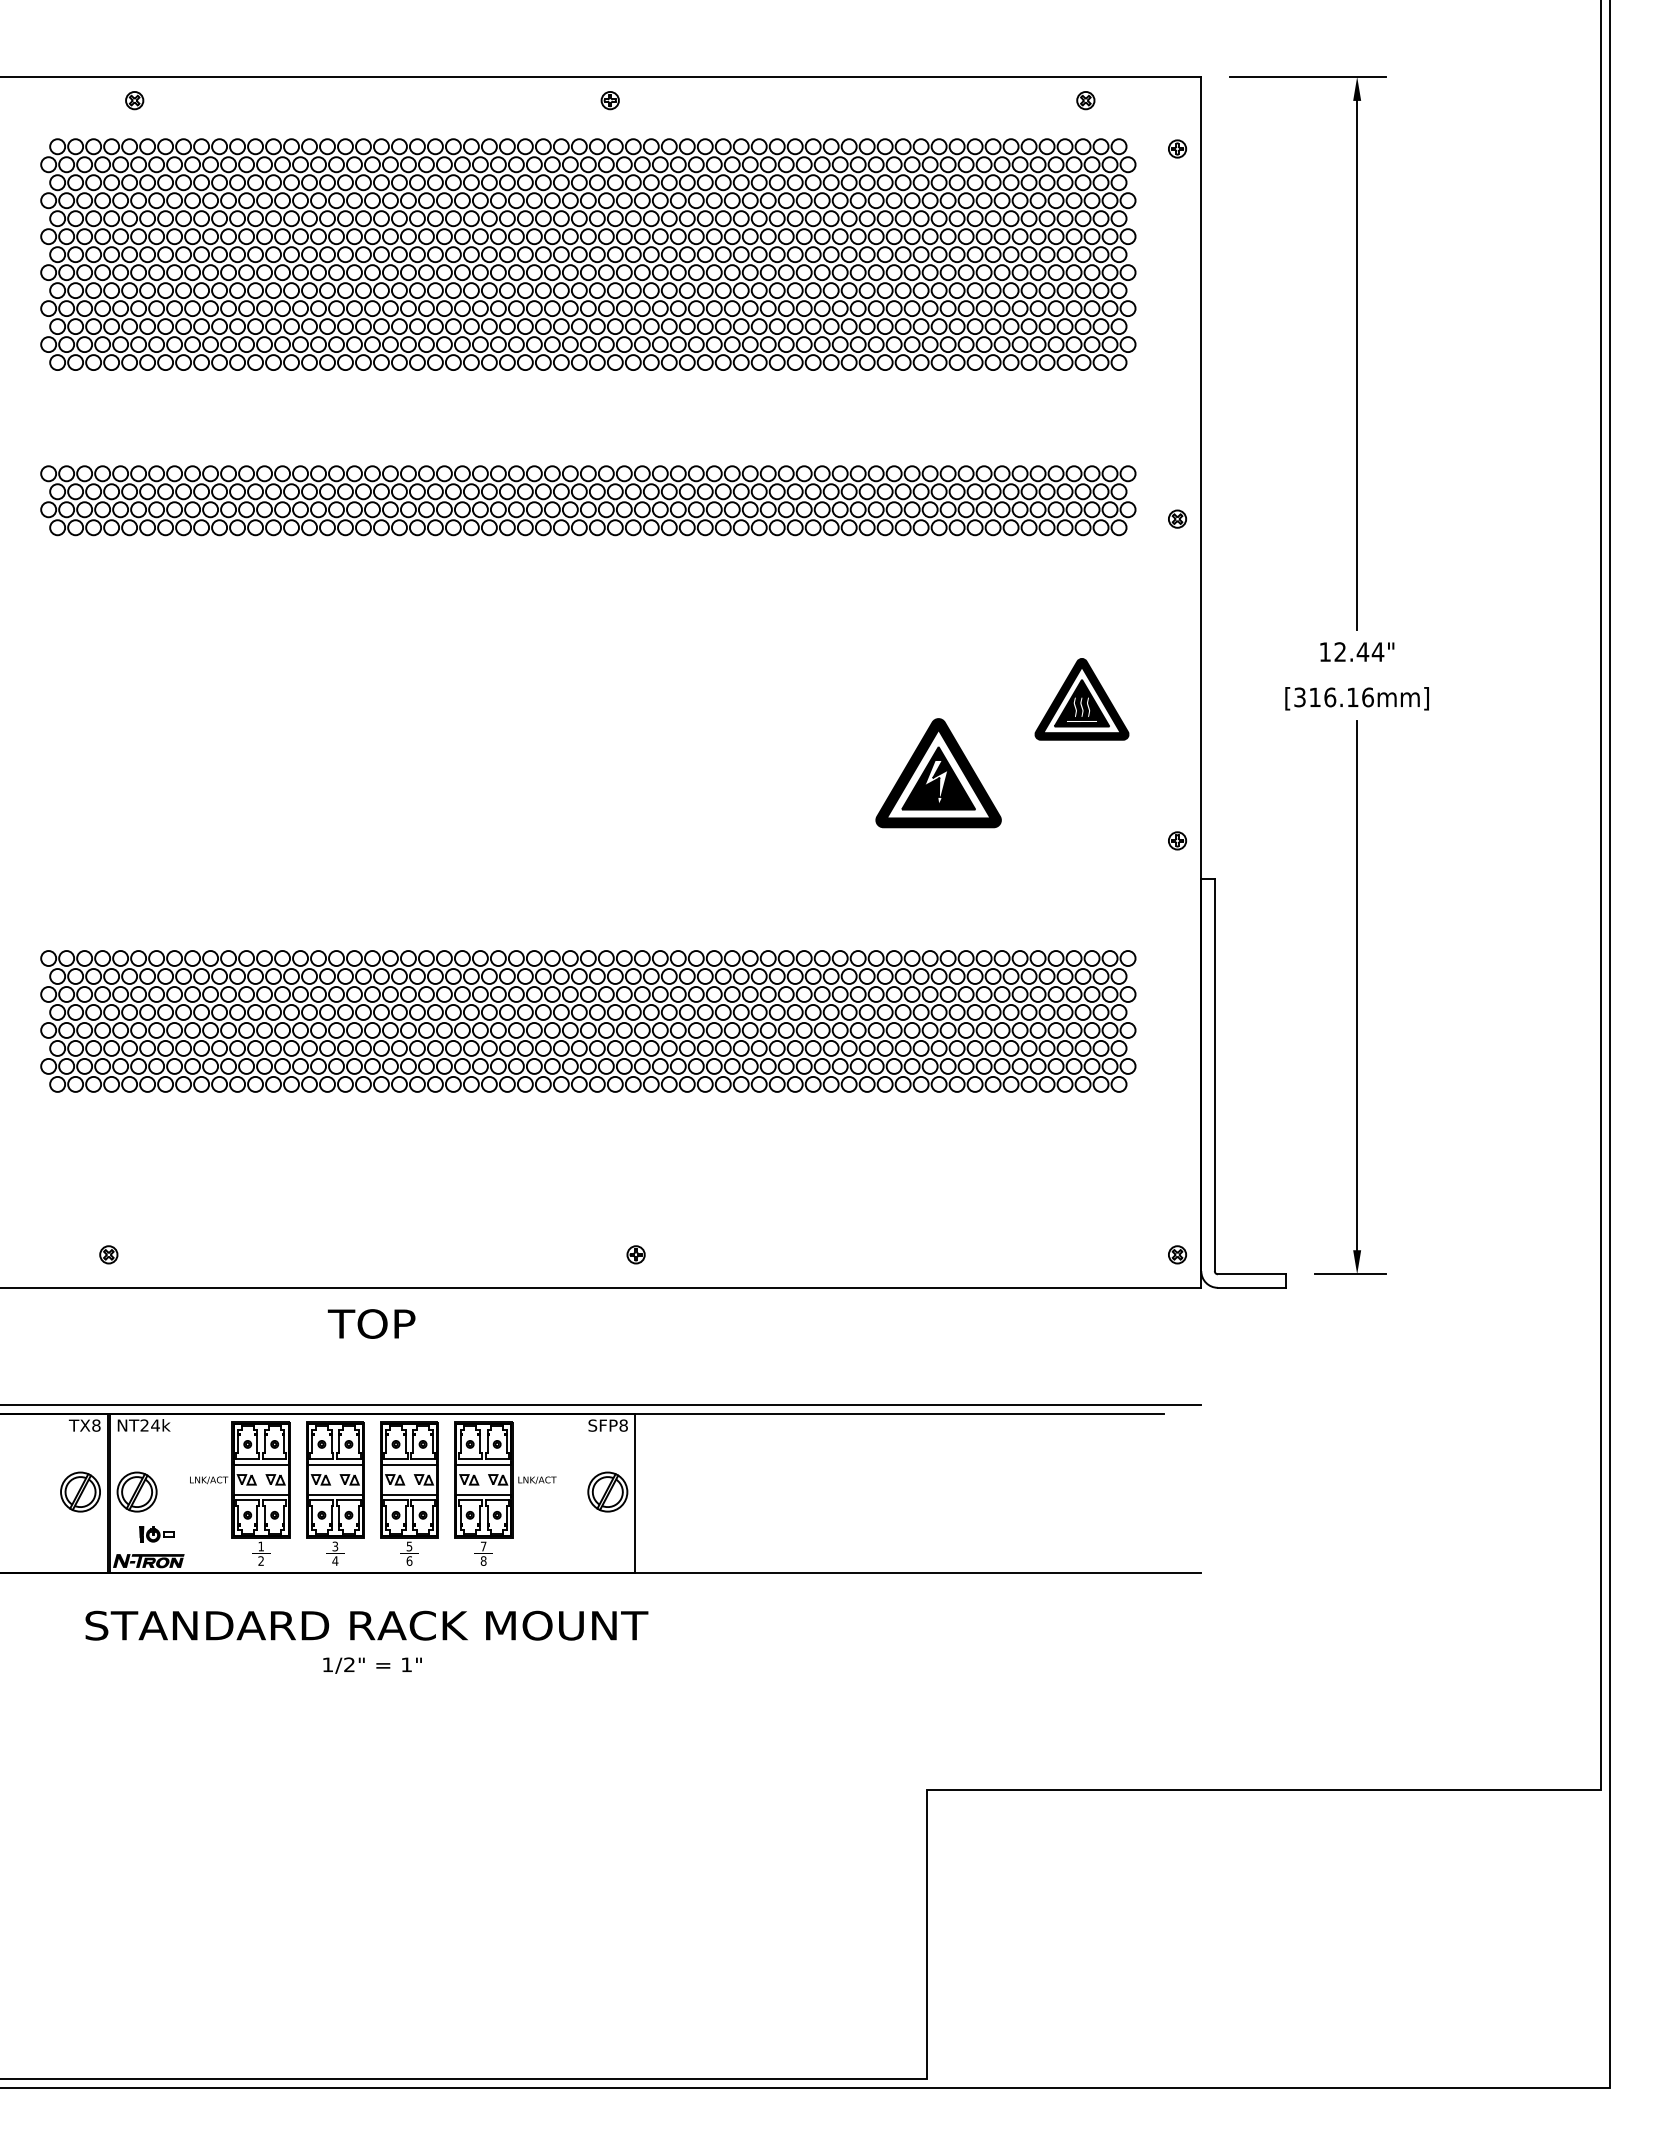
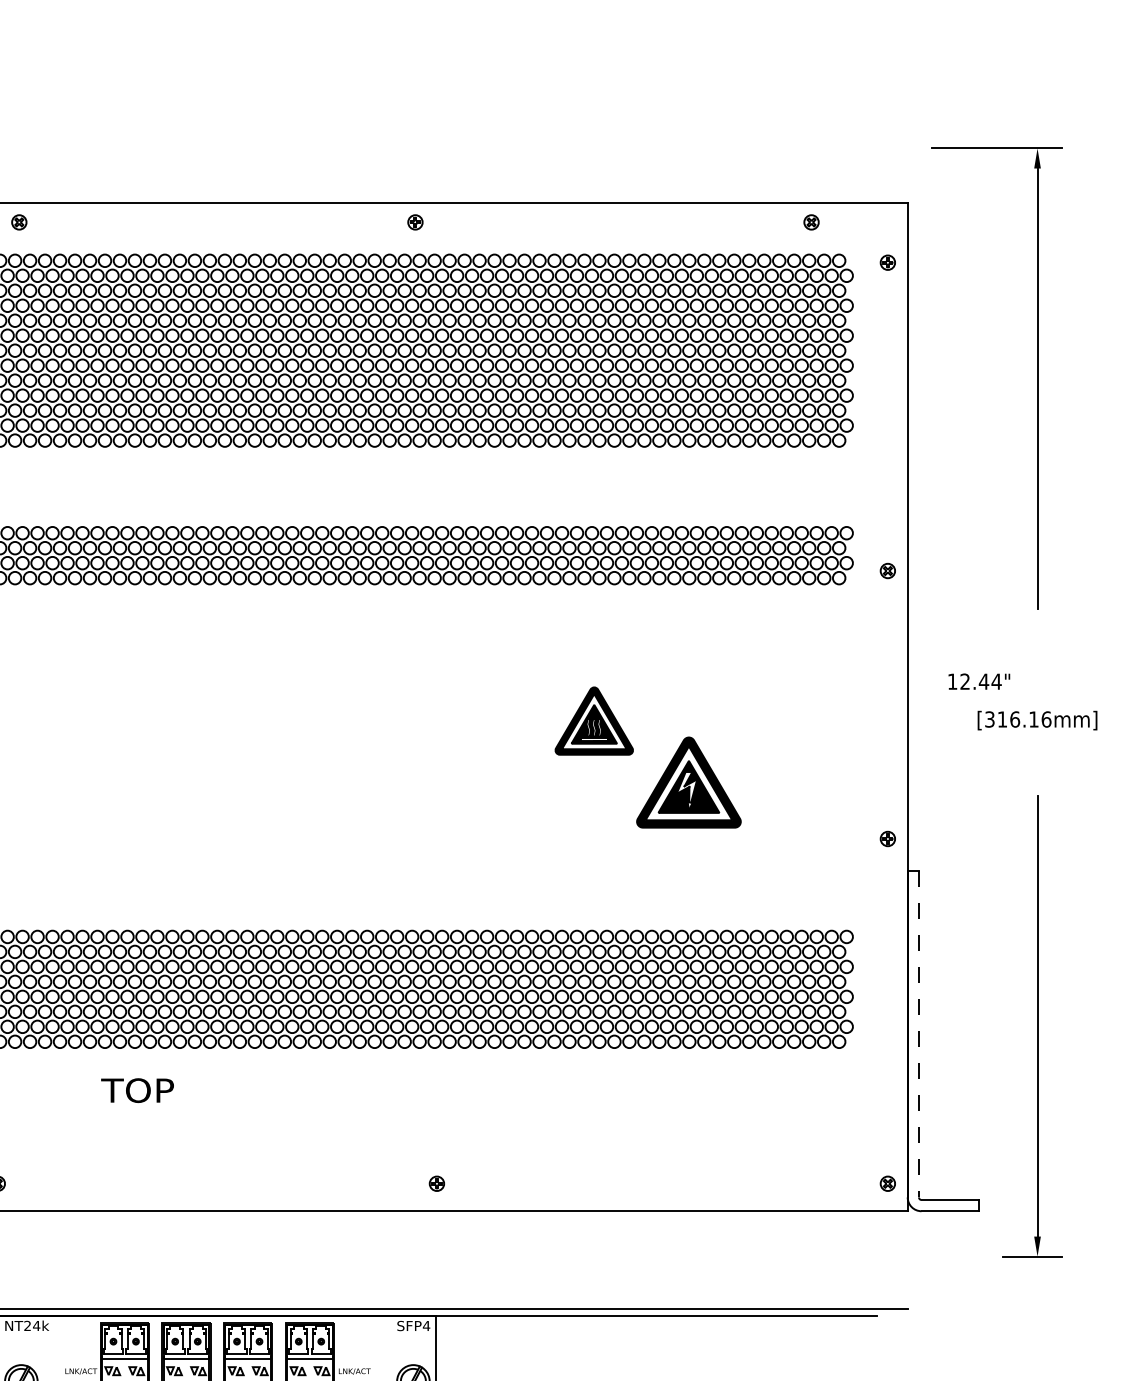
part: (1356, 353) -> (1036, 378), moved
text: (1357, 651) -> (979, 681), moved
part: (1081, 699) -> (593, 721), moved
part: (1350, 997) -> (1031, 1026), moved
line: (1214, 1075) -> (918, 1034), solid -> dashed
text: (371, 1323) -> (137, 1090), moved
text: (623, 1425) -> (426, 1325), SFP8 -> SFP4

